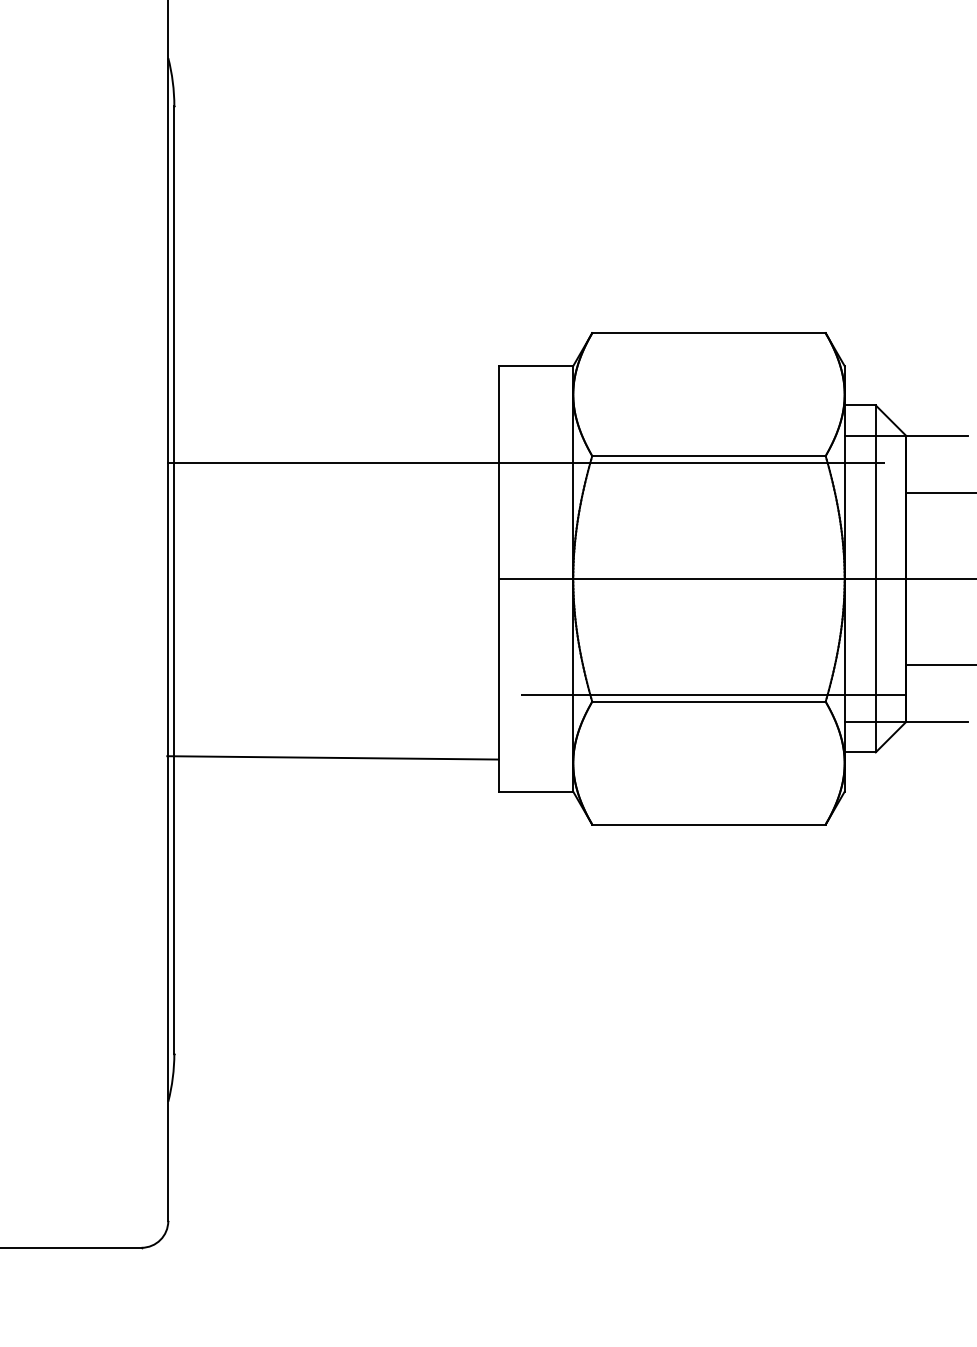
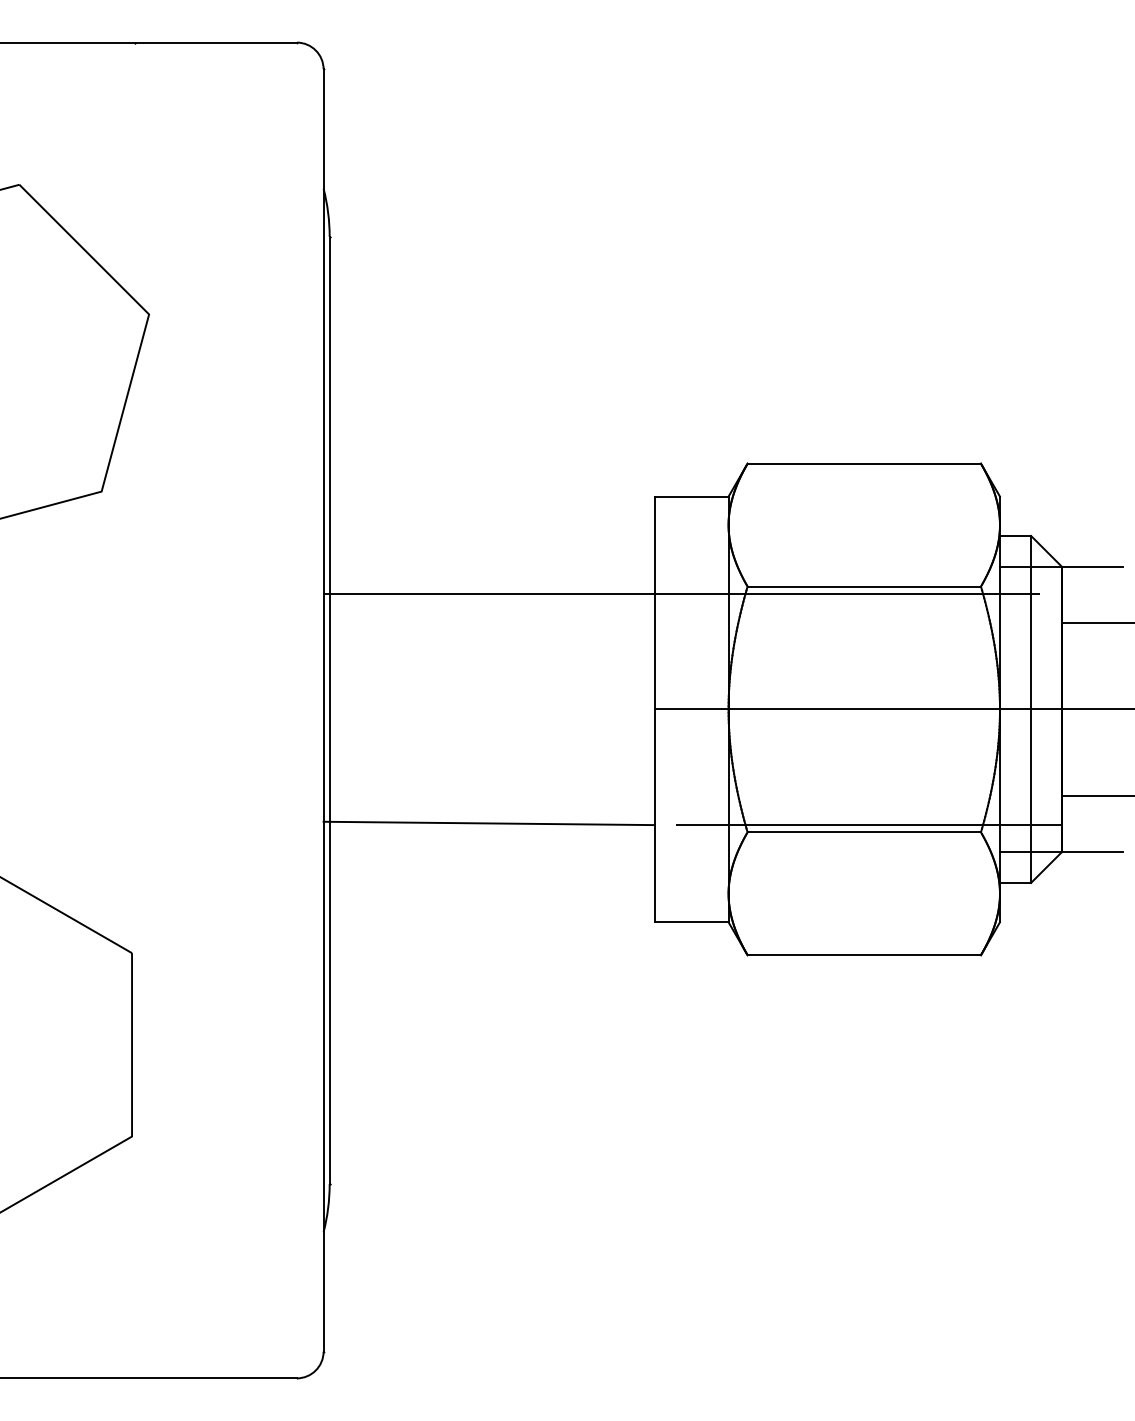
line: (332, 757) -> (488, 823), moved

